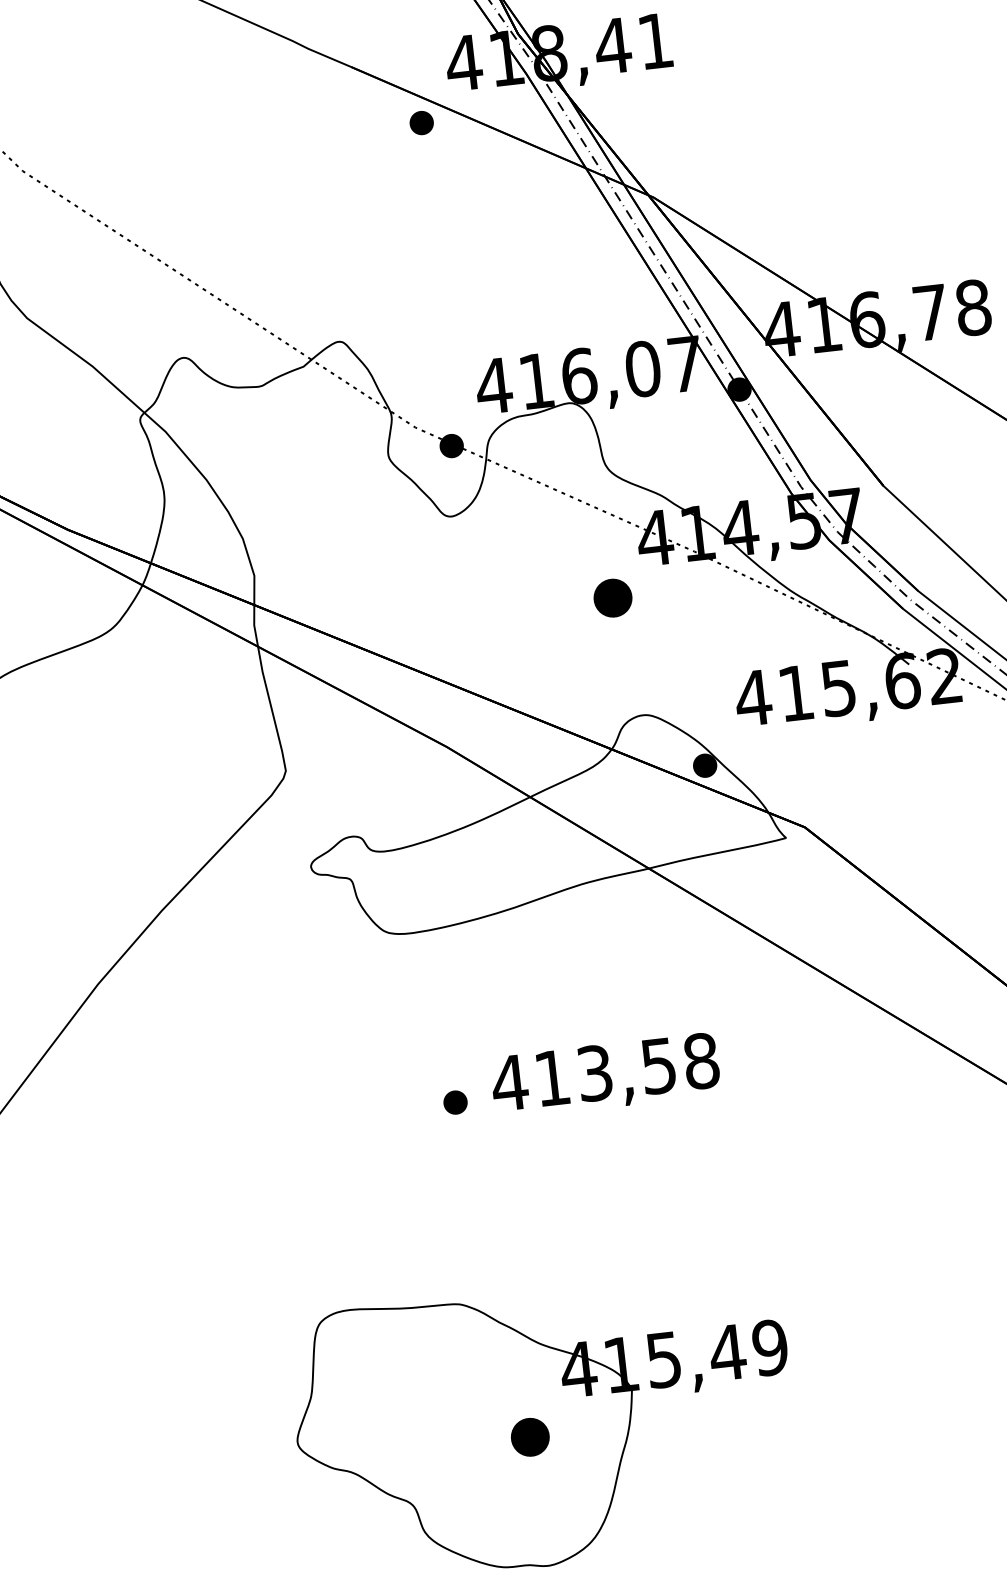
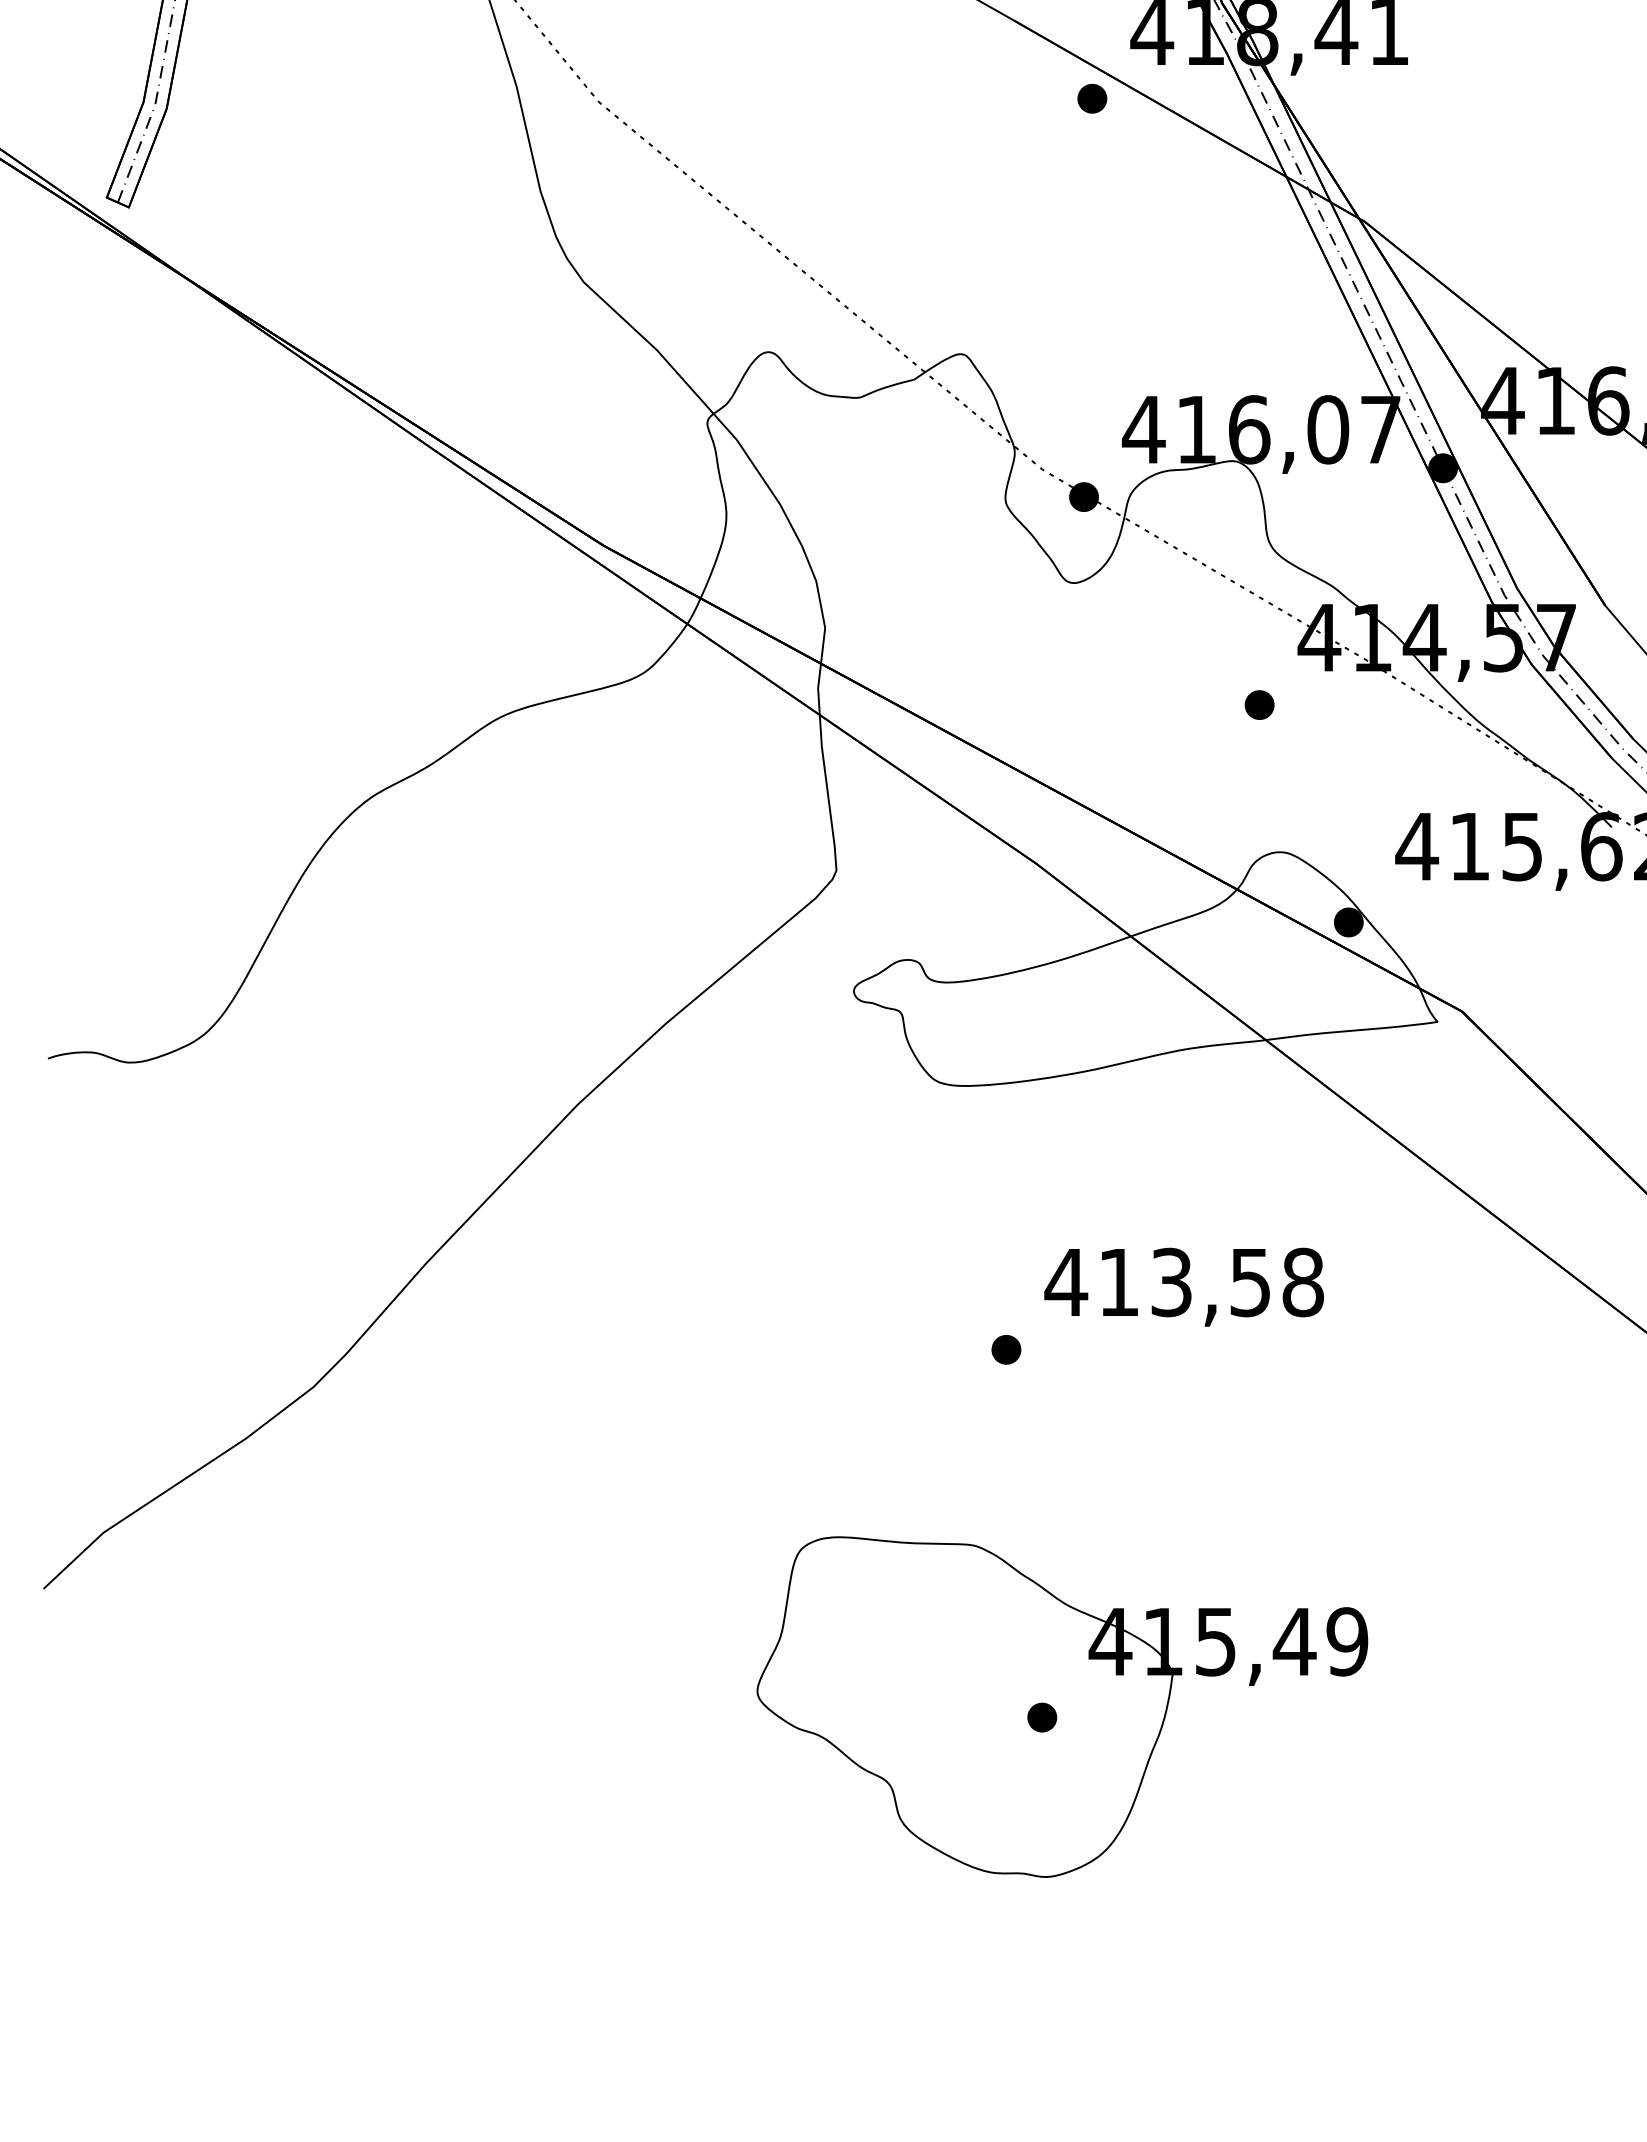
part: (612, 597) -> (1259, 704), size x0.62
part: (455, 1102) -> (1006, 1349), moved
part: (530, 1437) -> (1042, 1717), size x0.62

